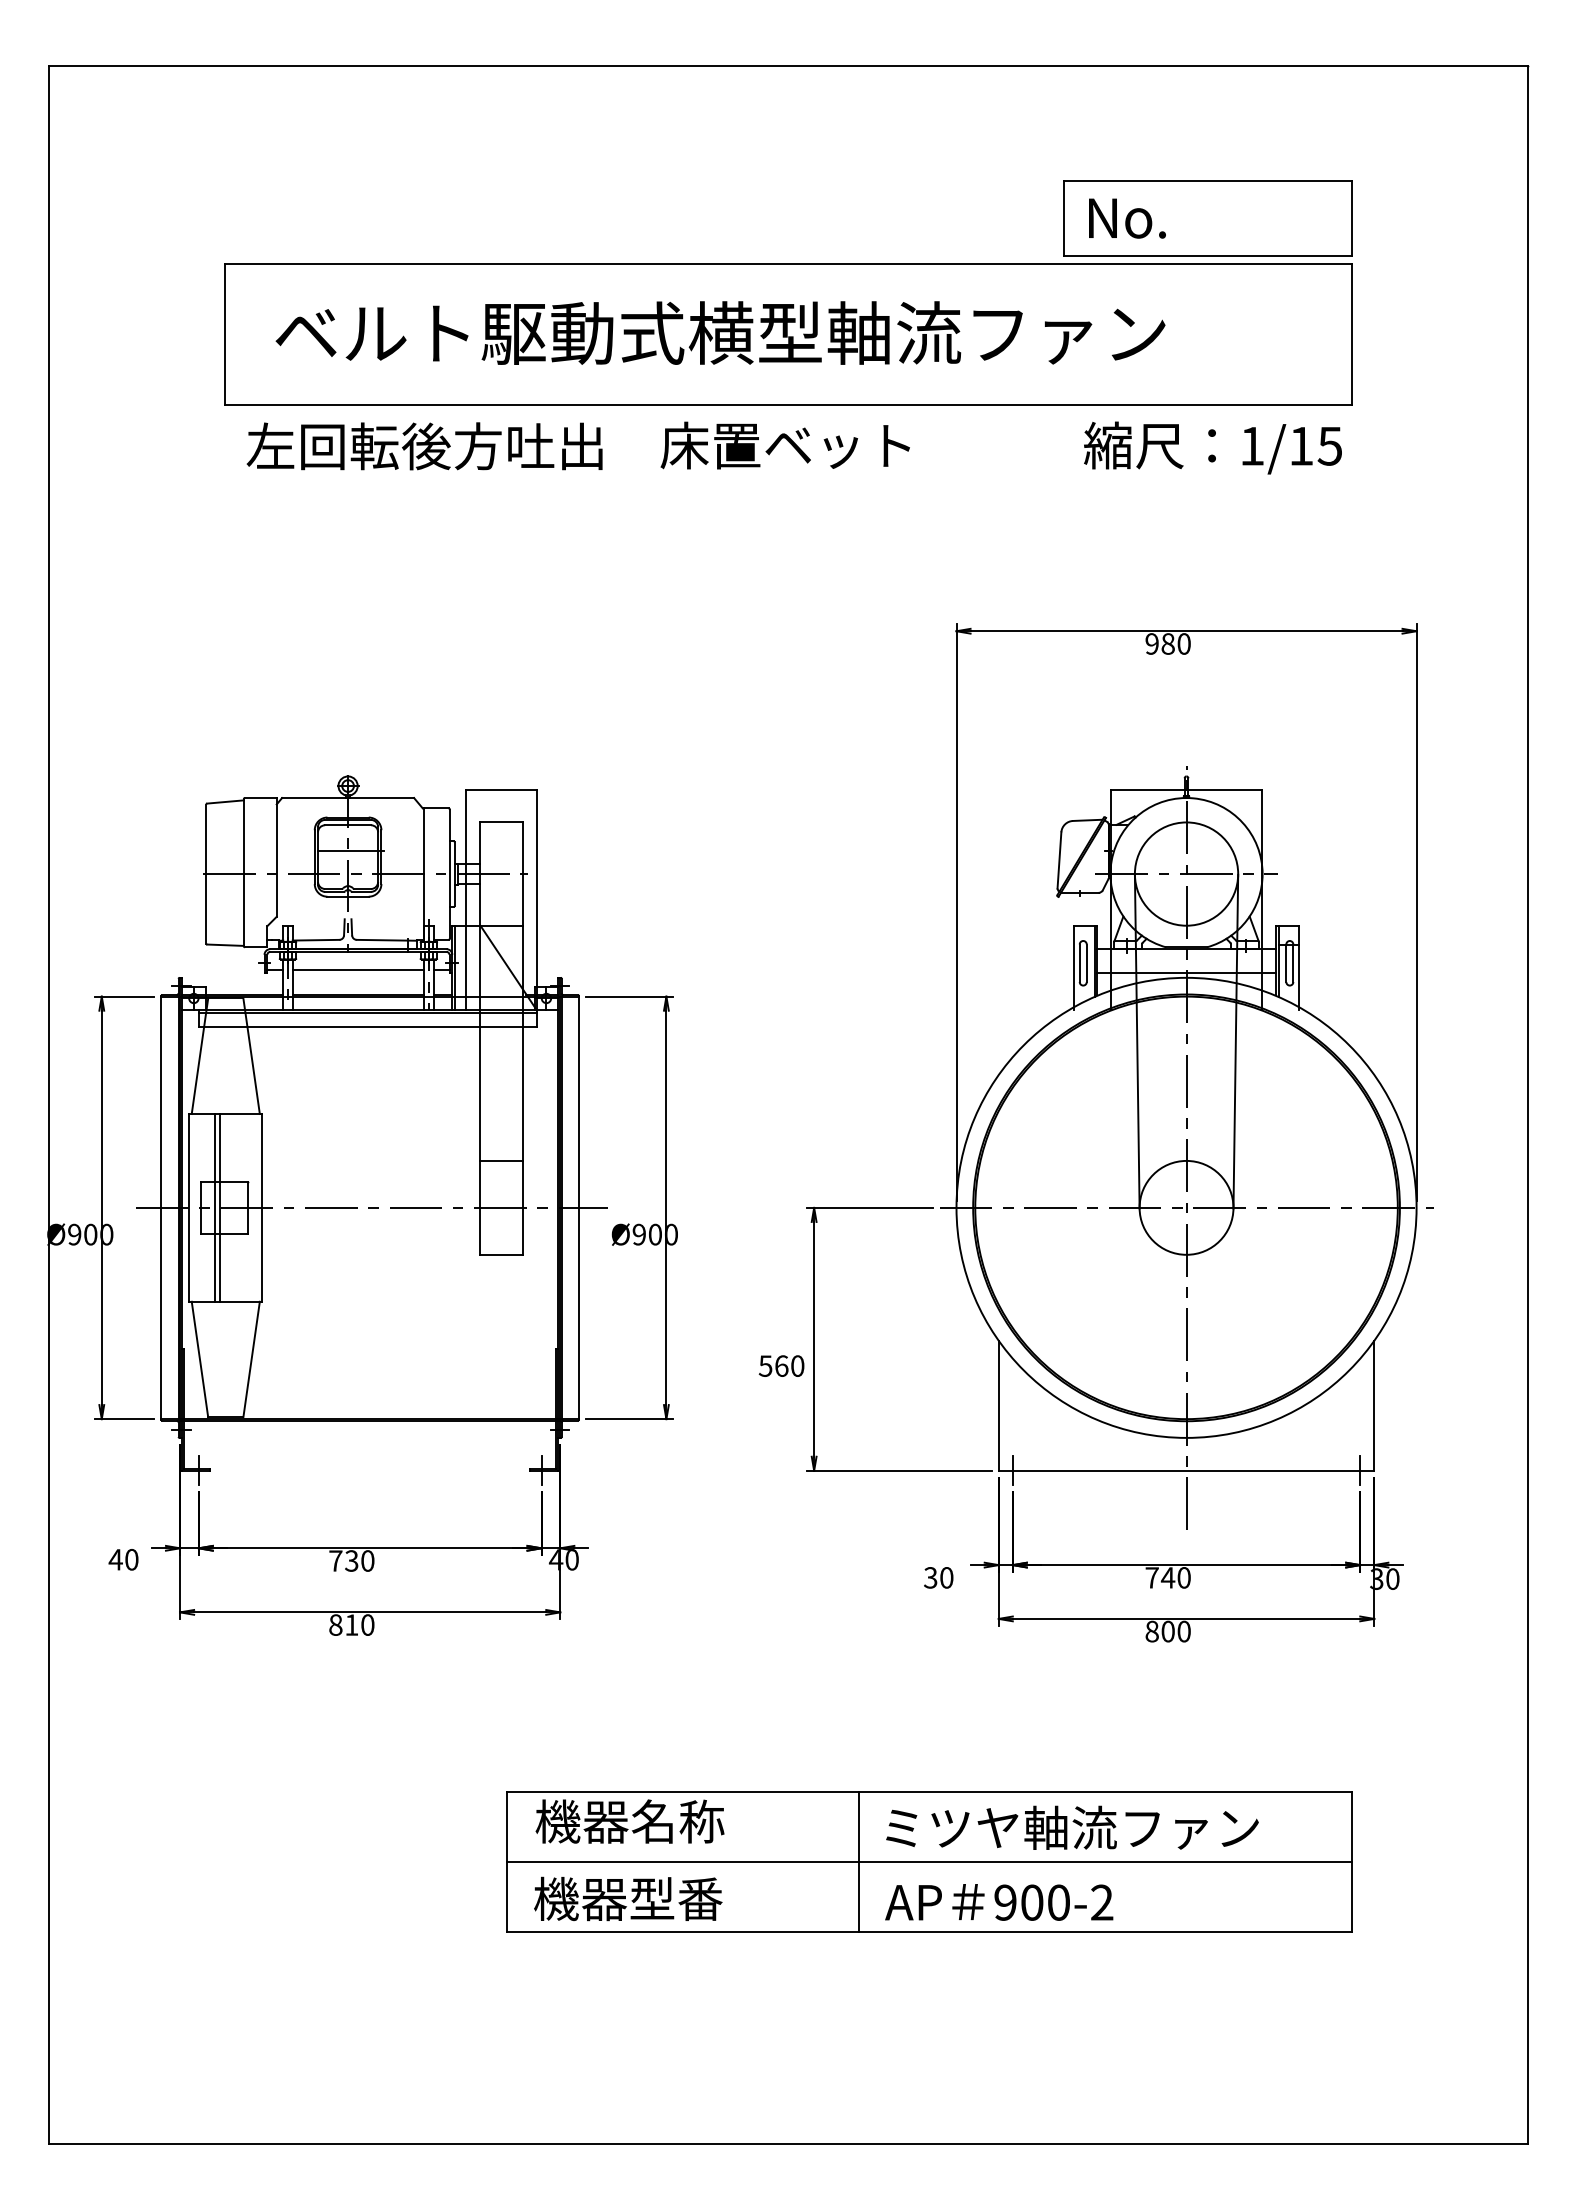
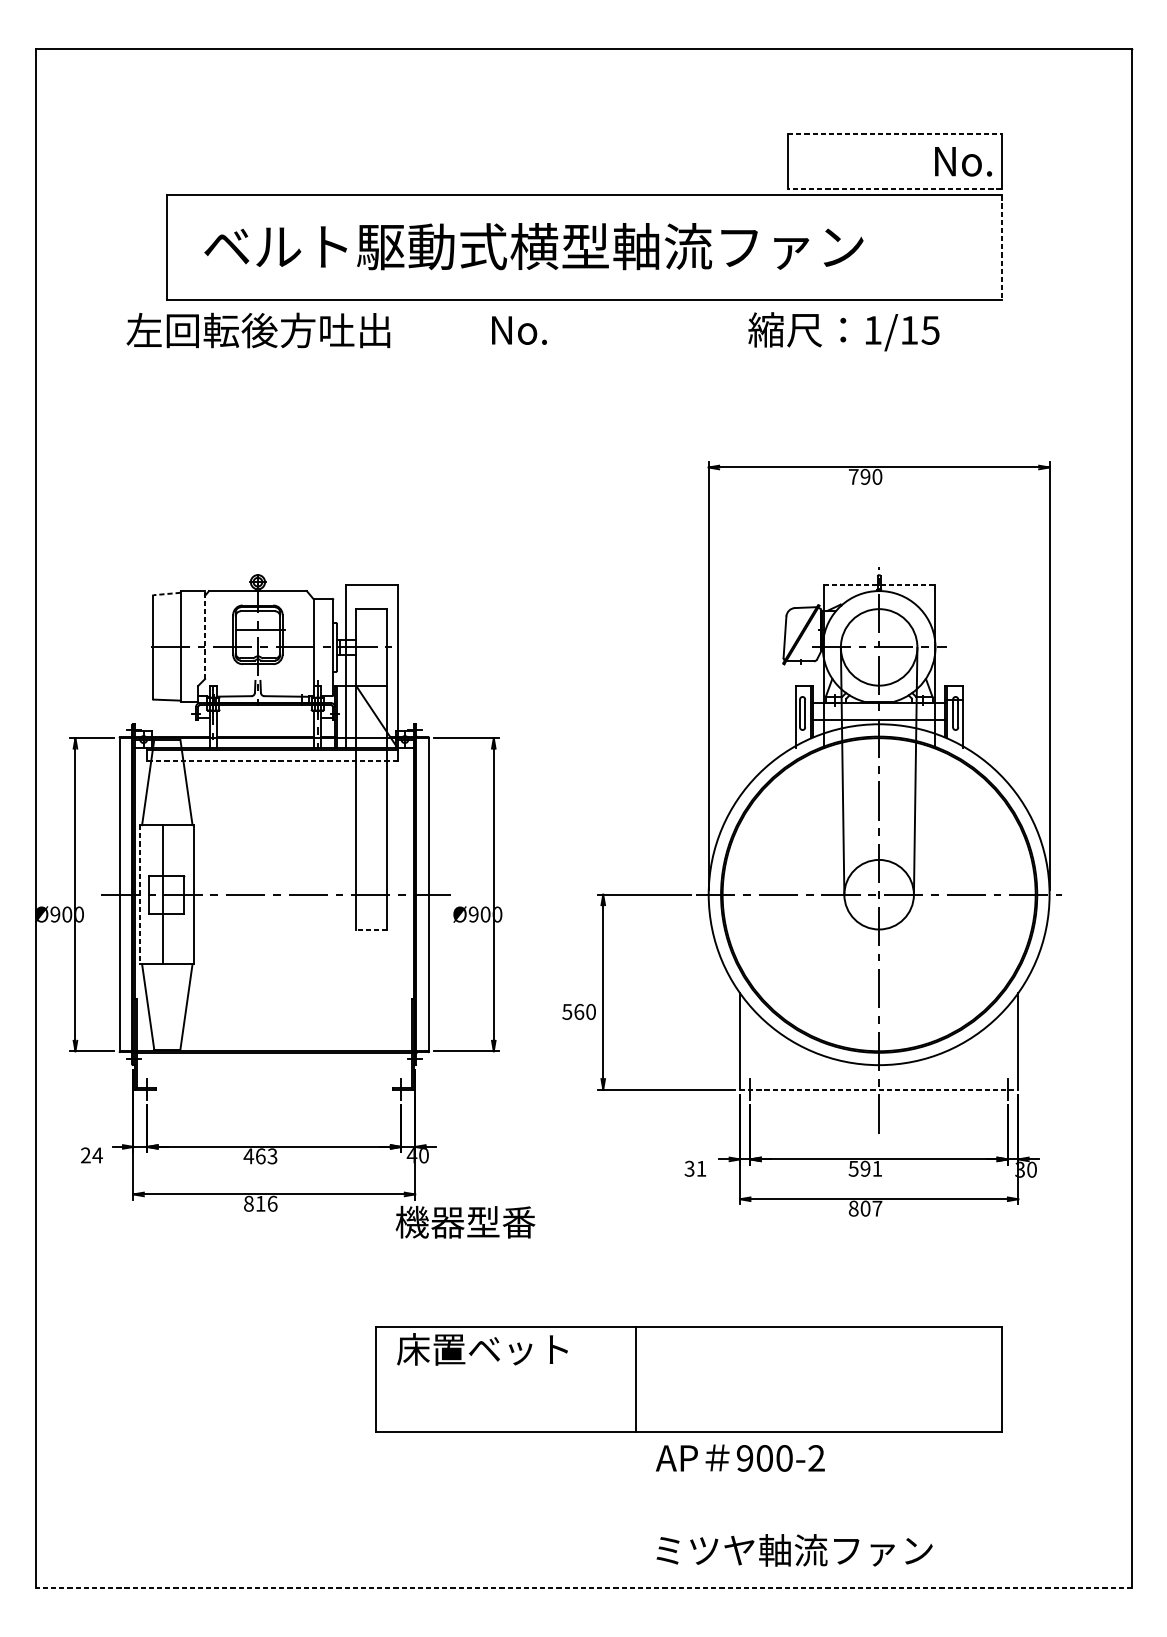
line: (1208, 181) -> (895, 134), solid -> dashed
text: (1127, 218) -> (963, 161), moved
line: (1207, 255) -> (894, 189), solid -> dashed
line: (1351, 334) -> (1001, 247), solid -> dashed
text: (784, 445) -> (581, 329), 床置ベット -> No.
text: (424, 446) -> (258, 330), moved
text: (1212, 447) -> (843, 331), moved
text: (1159, 643) -> (859, 476), 980 -> 790
line: (1187, 789) -> (879, 584), solid -> dashed
line: (225, 802) -> (167, 594), solid -> dashed
line: (276, 856) -> (204, 634), solid -> dashed
line: (358, 969) -> (265, 718), removed
line: (367, 1026) -> (272, 760), solid -> dashed
line: (501, 1160) -> (371, 859), removed
line: (189, 1207) -> (140, 894), solid -> dashed
line: (215, 1207) -> (159, 894), removed
line: (501, 1254) -> (371, 929), solid -> dashed
line: (1186, 1470) -> (879, 1089), solid -> dashed
text: (123, 1559) -> (91, 1155), 40 -> 24
text: (351, 1560) -> (260, 1155), 730 -> 463
text: (946, 1577) -> (701, 1168), 30 -> 31
text: (1167, 1577) -> (865, 1168), 740 -> 591
text: (367, 1624) -> (272, 1203), 810 -> 816
text: (1183, 1631) -> (876, 1208), 800 -> 807
text: (650, 1821) -> (481, 1349), 機器名称 -> 床置ベット
text: (1072, 1827) -> (794, 1550), moved
line: (928, 1862) -> (687, 1379), removed
text: (628, 1898) -> (465, 1221), moved
text: (999, 1902) -> (740, 1458), moved
line: (788, 2143) -> (584, 1587), solid -> dashed

